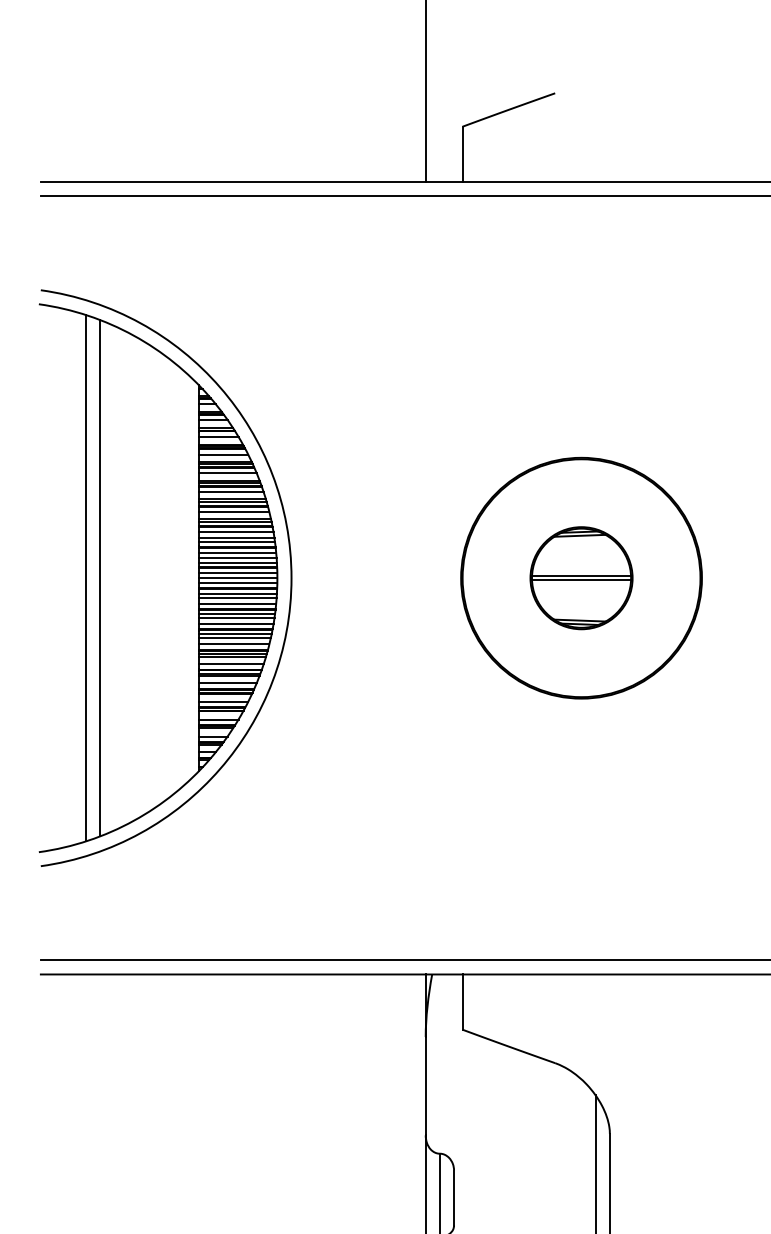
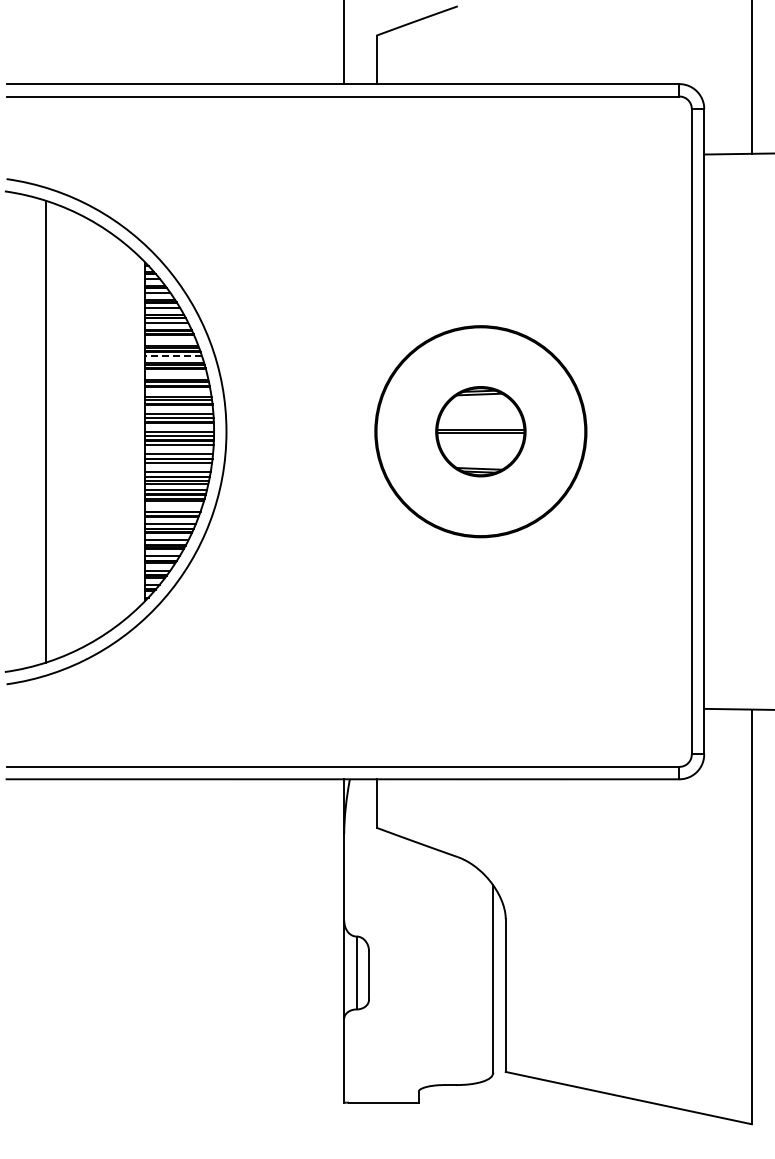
line: (227, 473) -> (170, 339), removed
line: (231, 492) -> (173, 356), solid -> dashed
line: (234, 511) -> (176, 373), removed
line: (235, 532) -> (177, 391), removed
line: (237, 552) -> (179, 409), removed
line: (237, 573) -> (179, 427), removed
line: (100, 577) -> (58, 431), removed
line: (237, 598) -> (179, 449), removed
line: (236, 617) -> (178, 466), removed
line: (231, 664) -> (173, 507), removed

